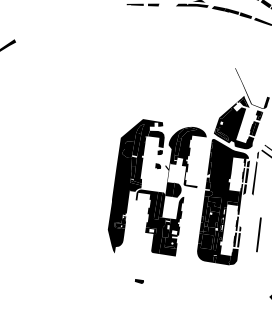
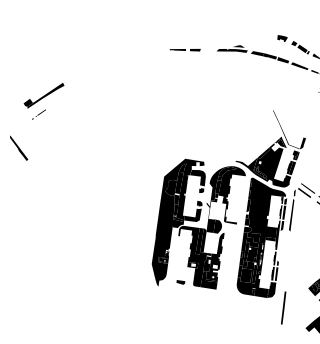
fill: (207, 125) -> (246, 164), added
fill: (150, 178) -> (192, 215), added
line: (258, 234) -> (283, 307), moved
part: (139, 281) -> (180, 282), moved

